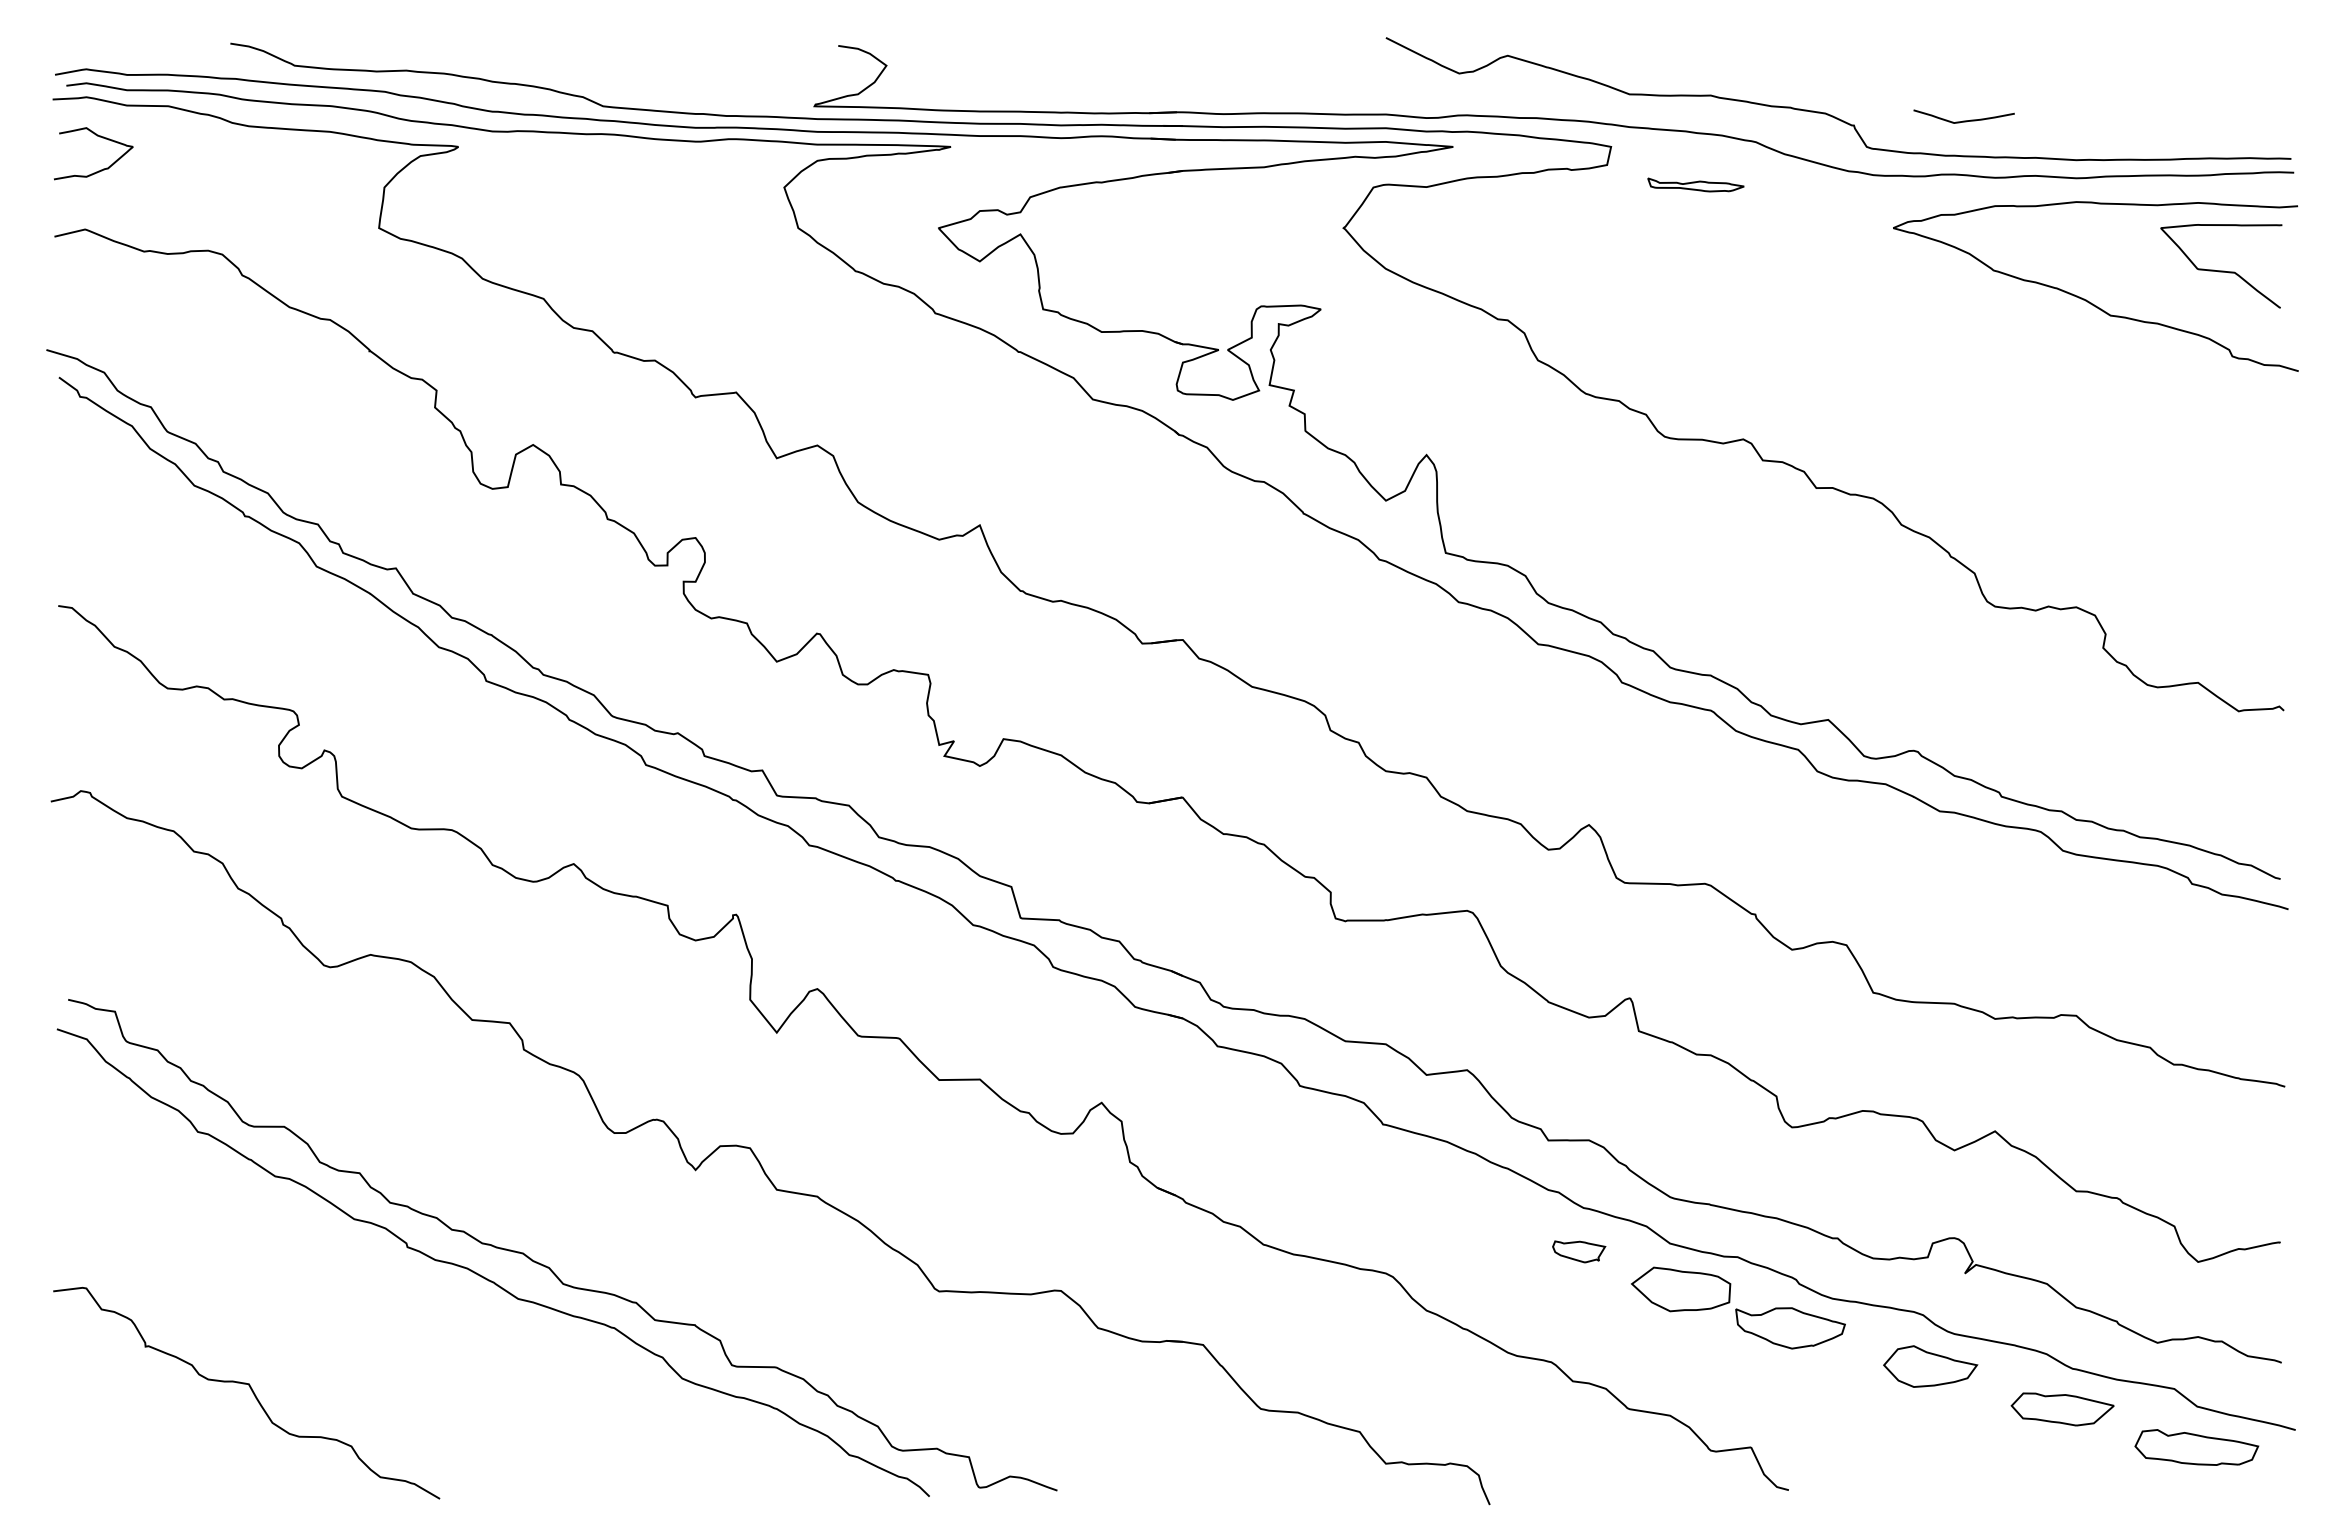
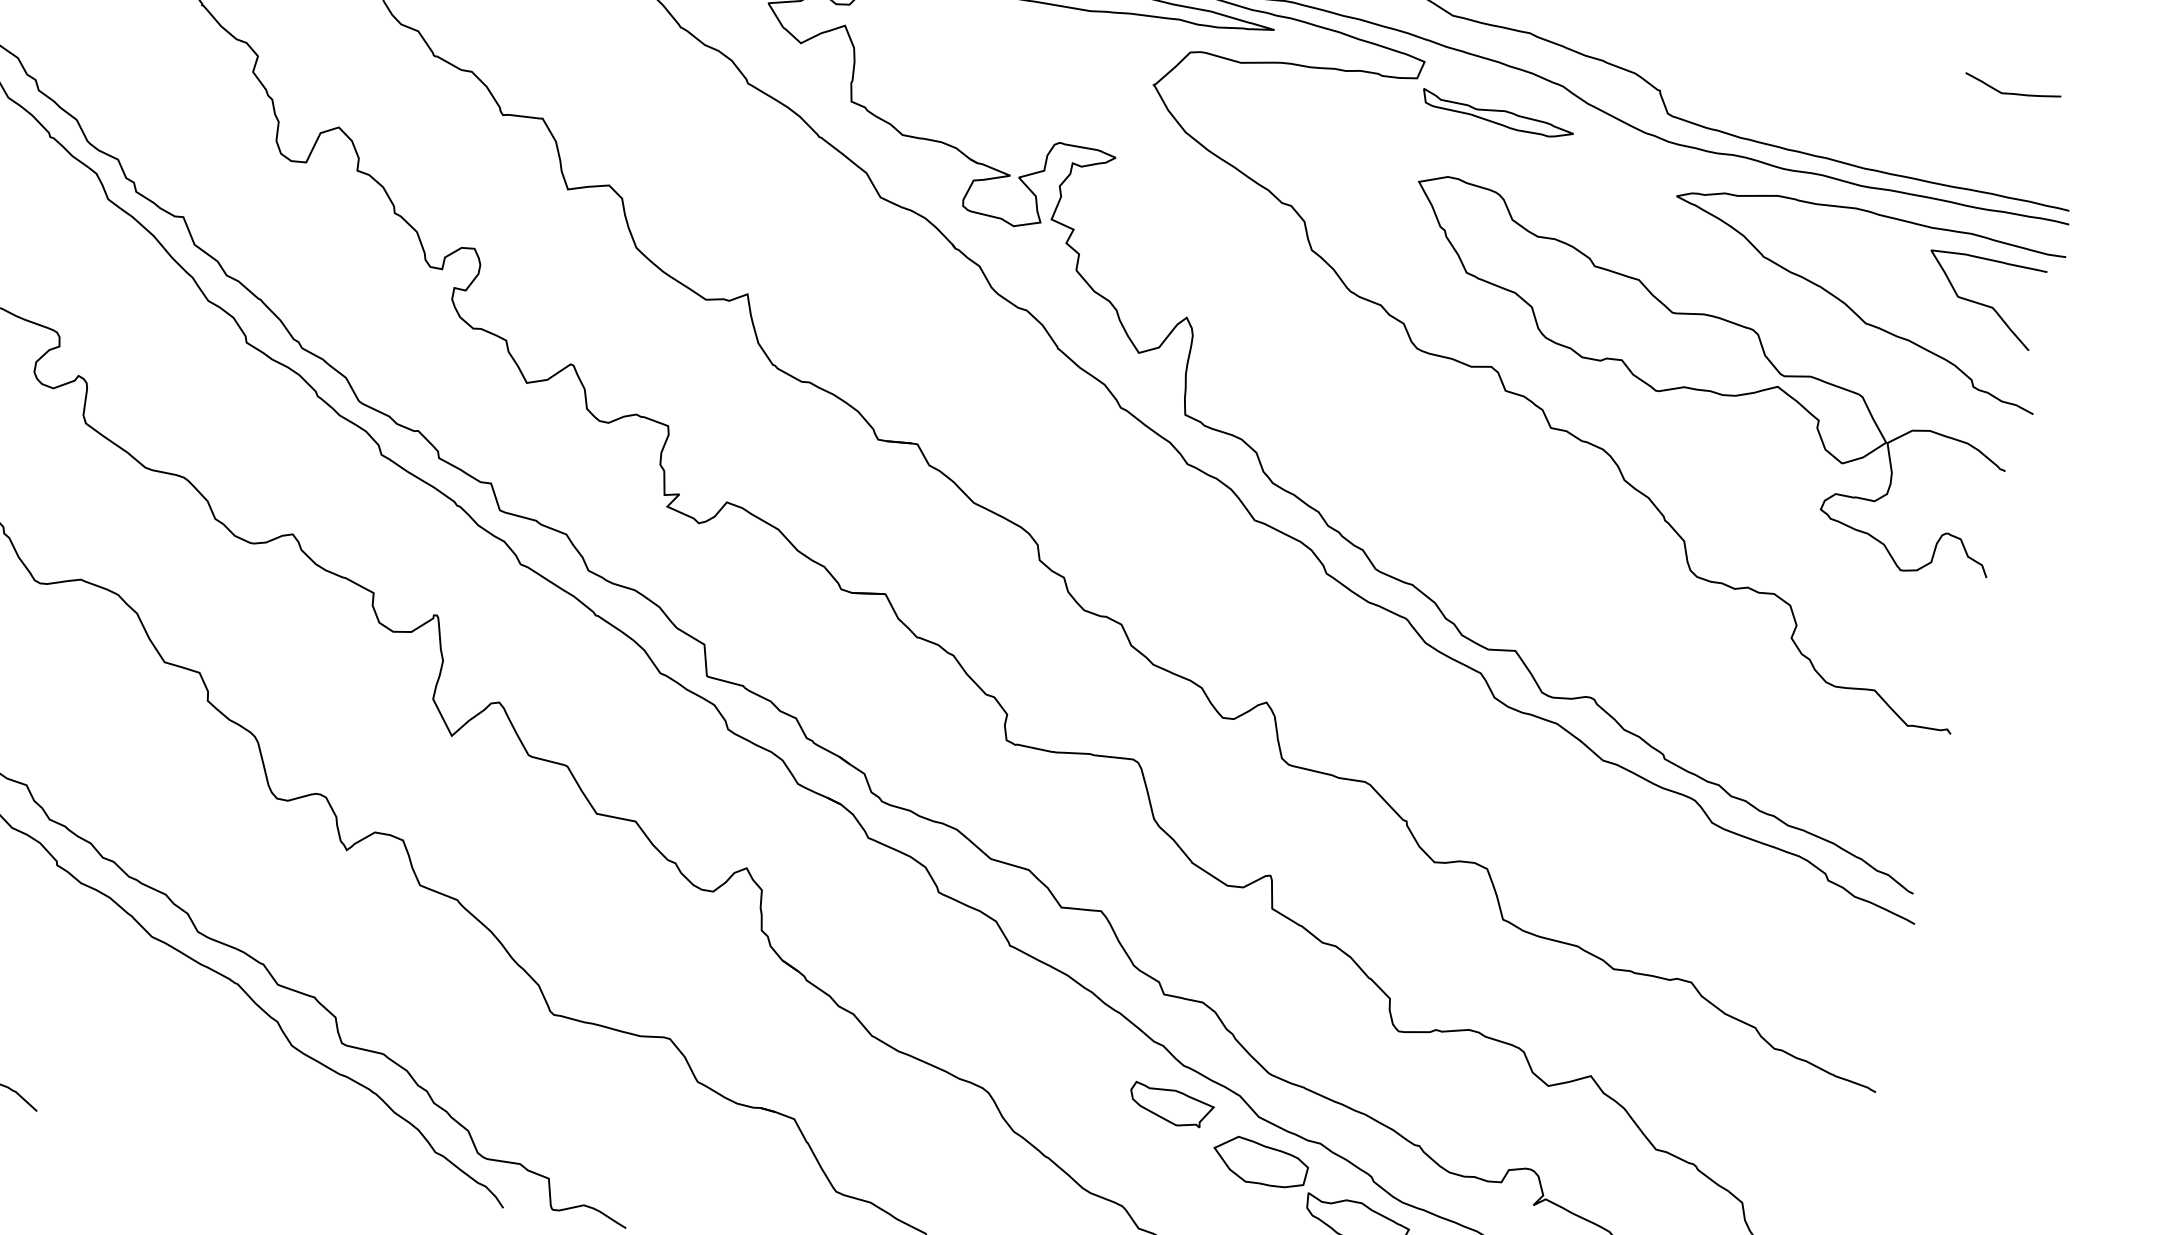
curve: (1963, 120) -> (2011, 92), moved
part: (1695, 184) -> (1497, 114), size x1.67
part: (1958, 406) -> (1702, 379), added
part: (1578, 1251) -> (1170, 1106), size x1.67

